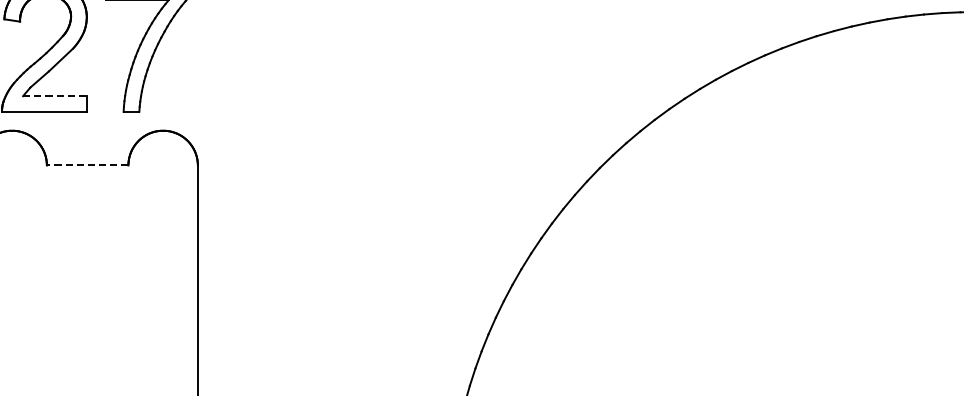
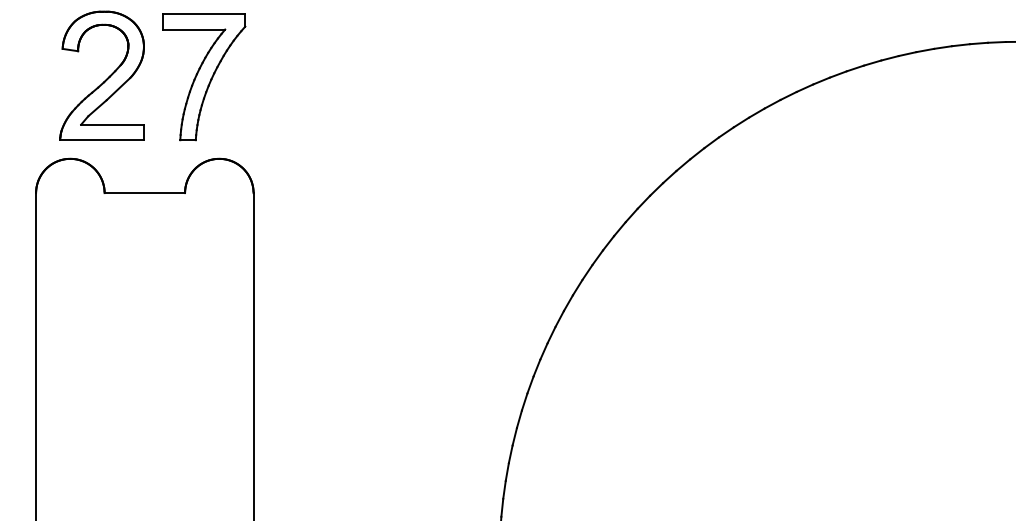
line: (55, 95) -> (113, 124), dashed -> solid
line: (87, 165) -> (144, 193), dashed -> solid

